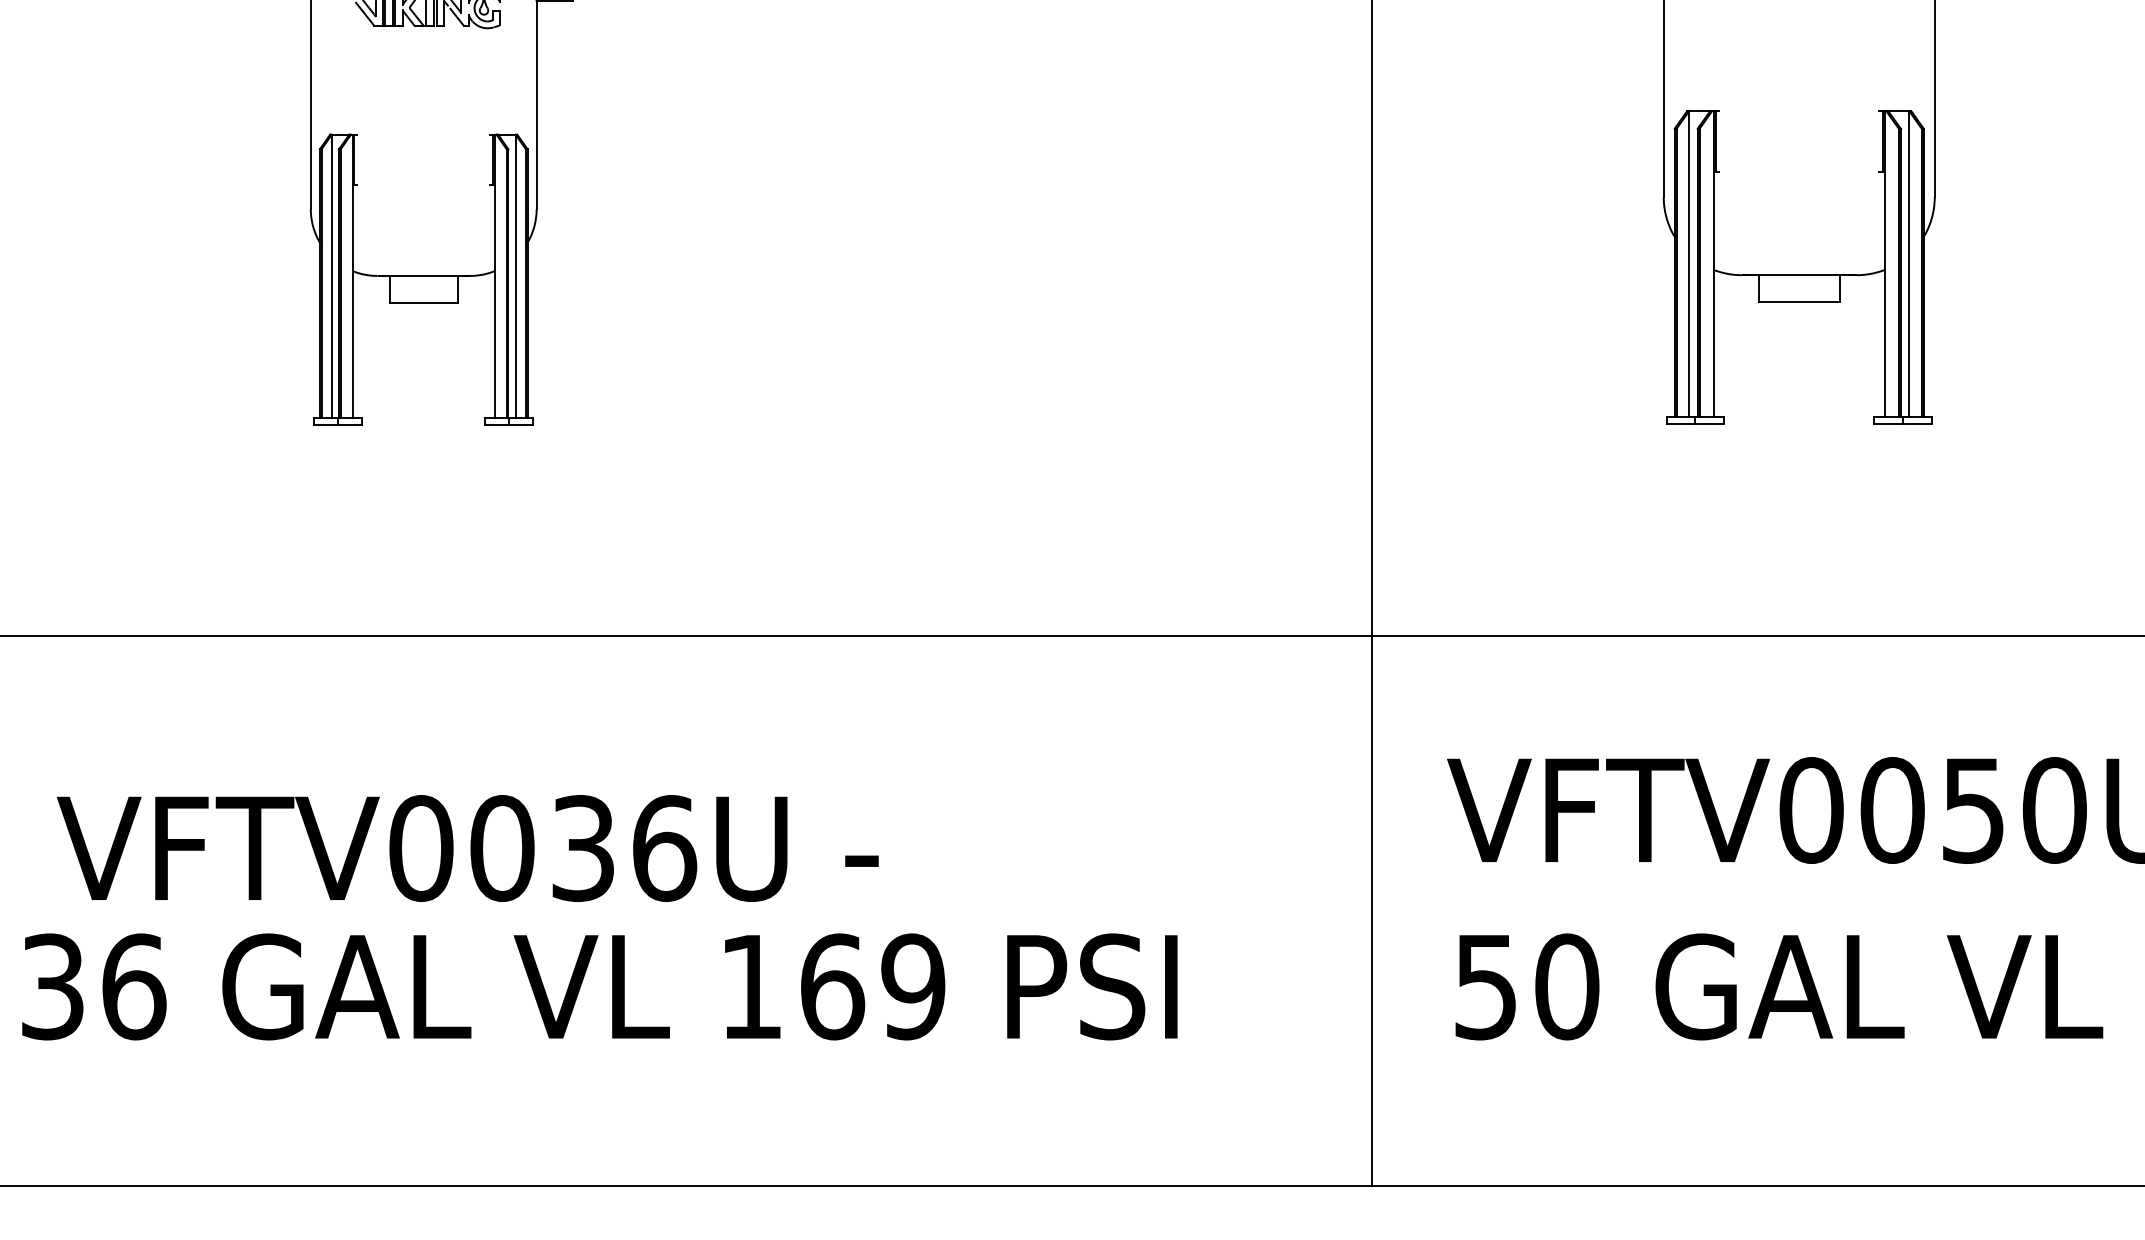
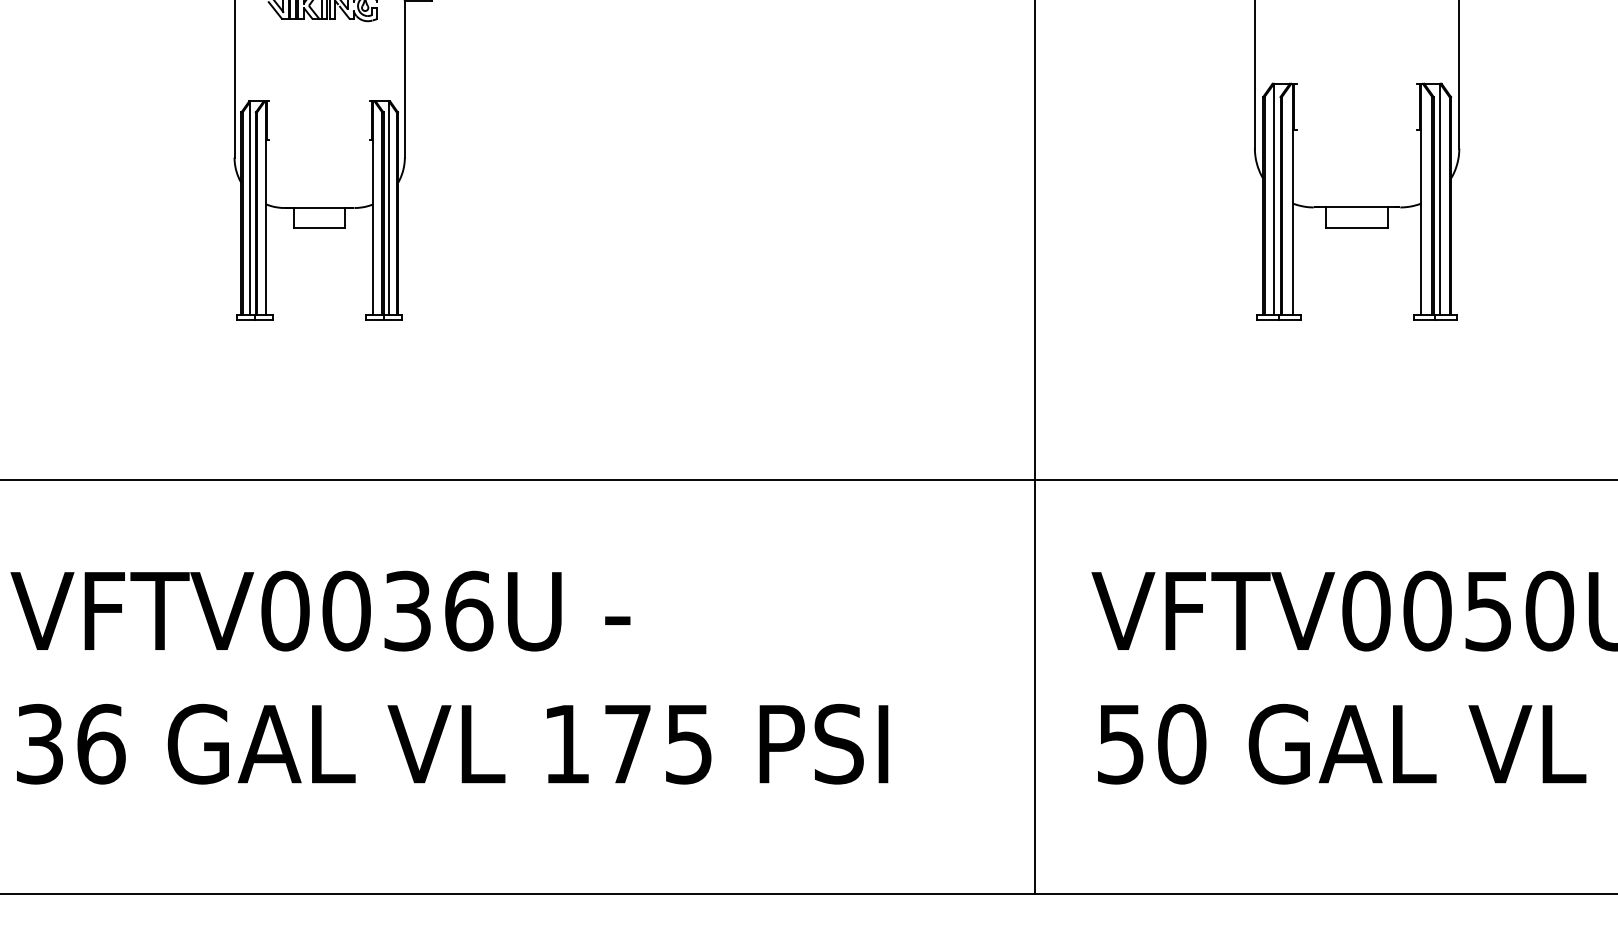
text: (467, 848) -> (320, 611), moved
text: (873, 986) -> (658, 743), 169 -> 175

